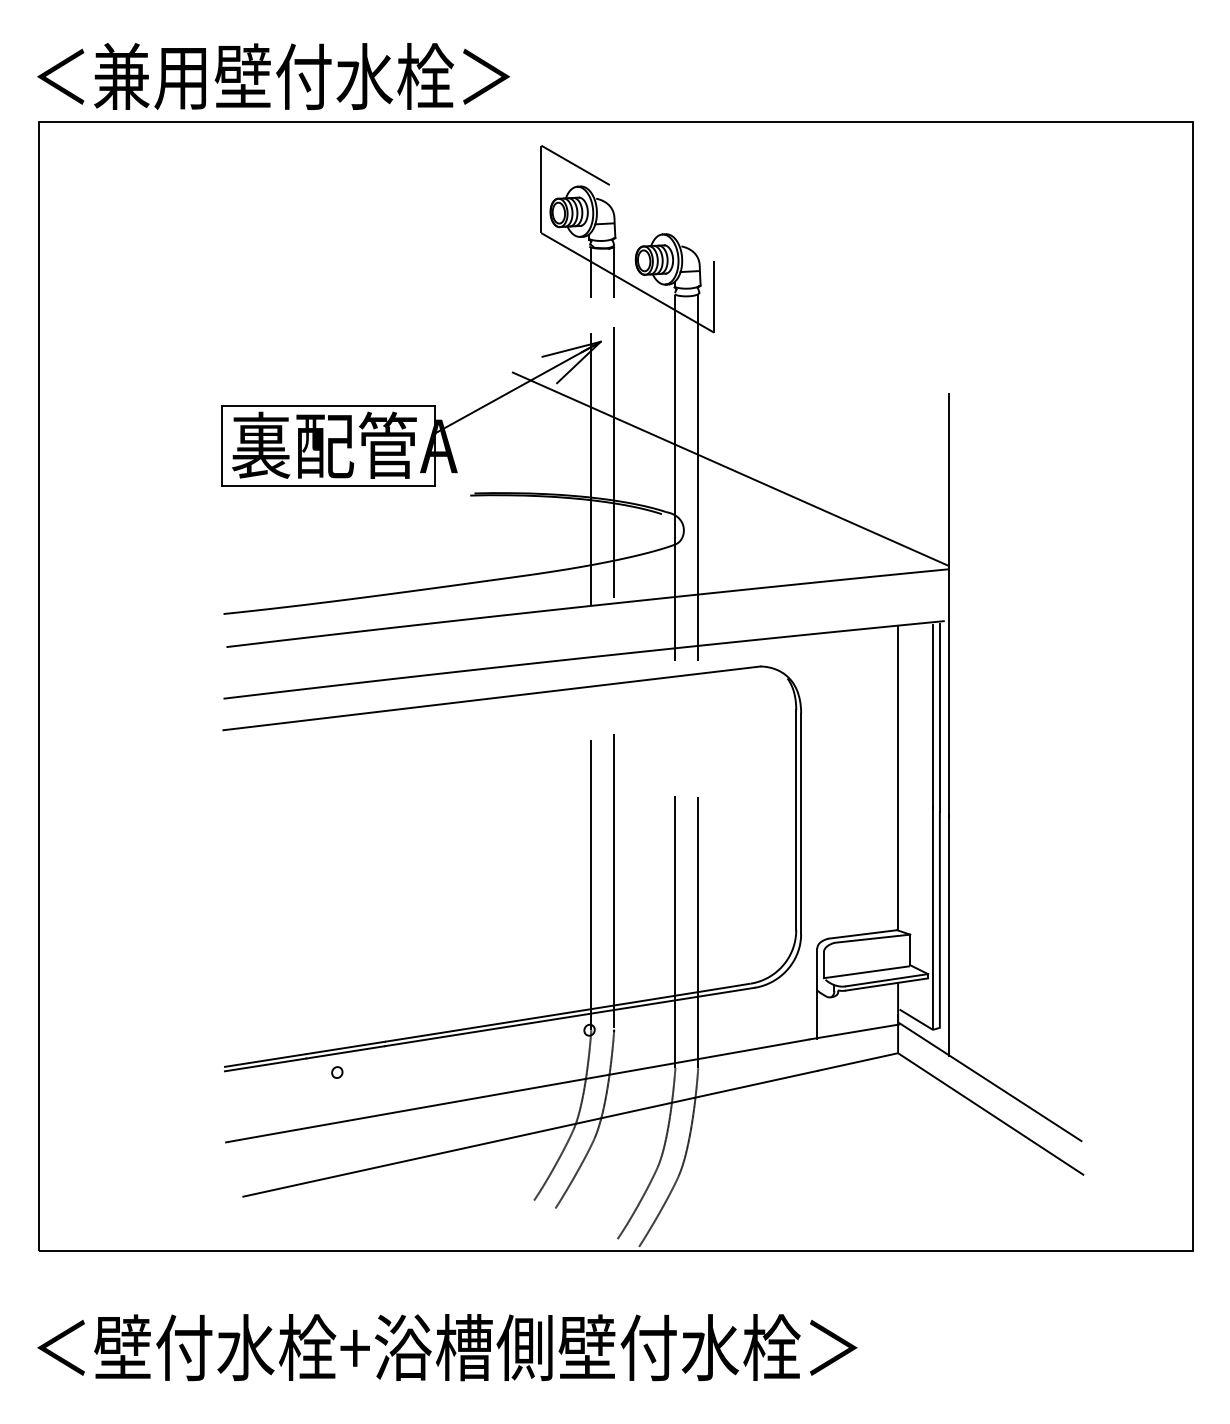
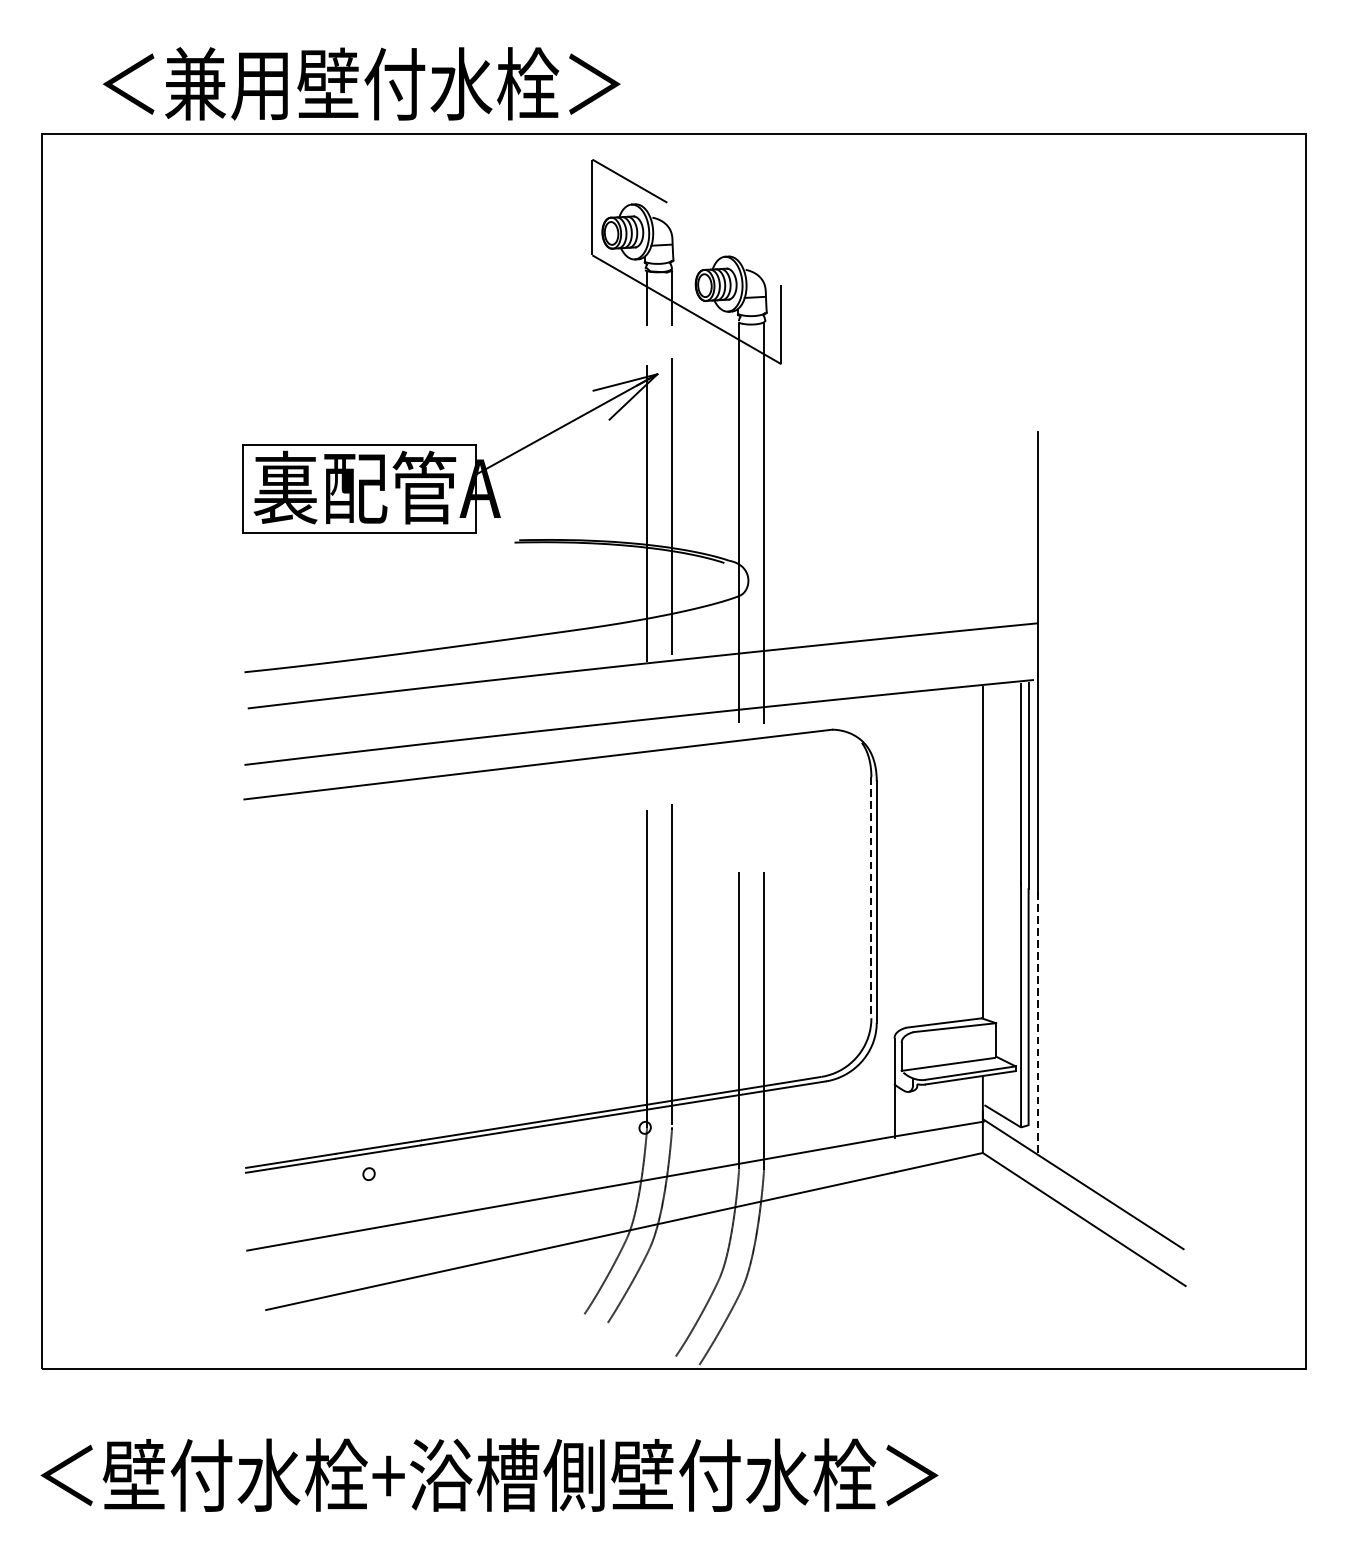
text: (273, 76) -> (361, 83), moved
line: (730, 468) -> (799, 512), removed
line: (796, 820) -> (871, 898), solid -> dashed
line: (948, 935) -> (1038, 1024), solid -> dashed

